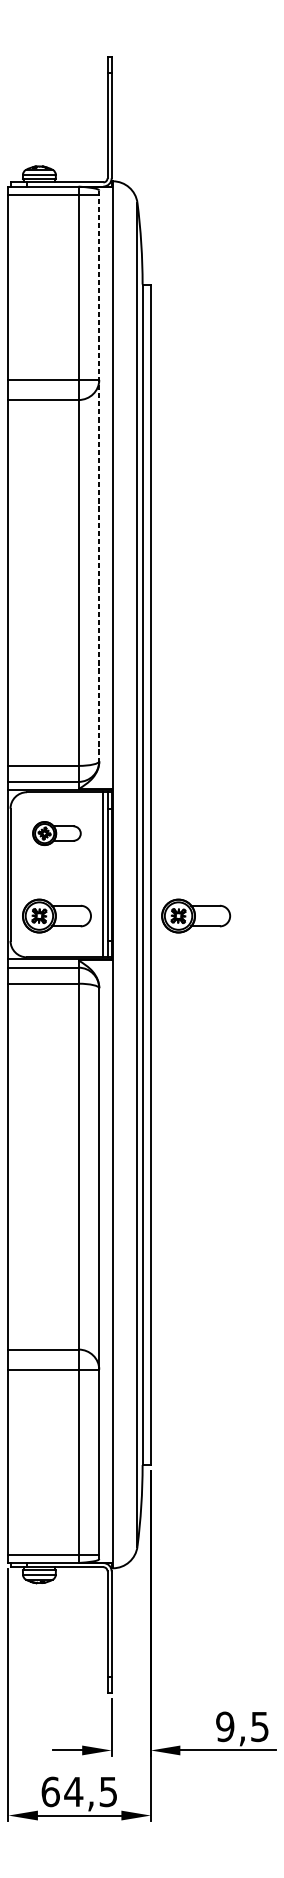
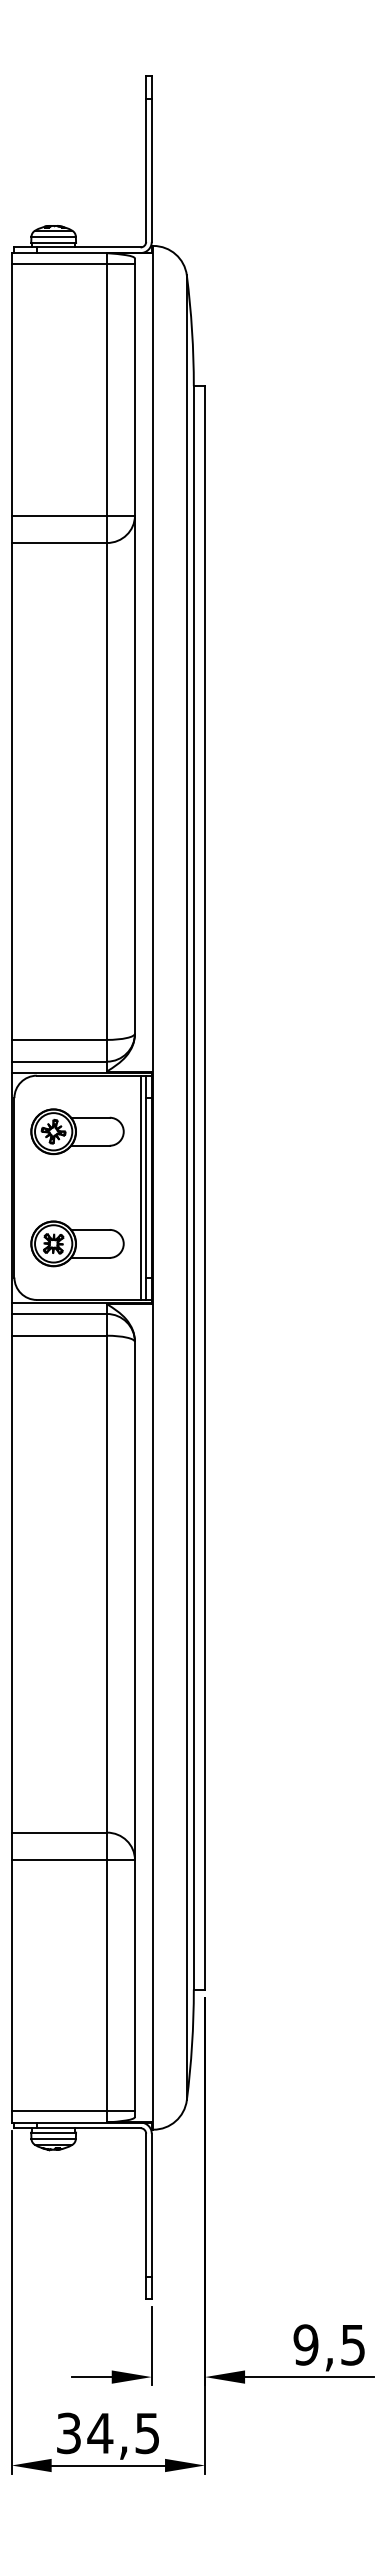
line: (98, 476) -> (134, 646), dashed -> solid
part: (56, 833) -> (77, 1131), size x1.43
part: (196, 915) -> (266, 1243), removed
text: (50, 1792) -> (68, 2433), 64,5 -> 34,5

